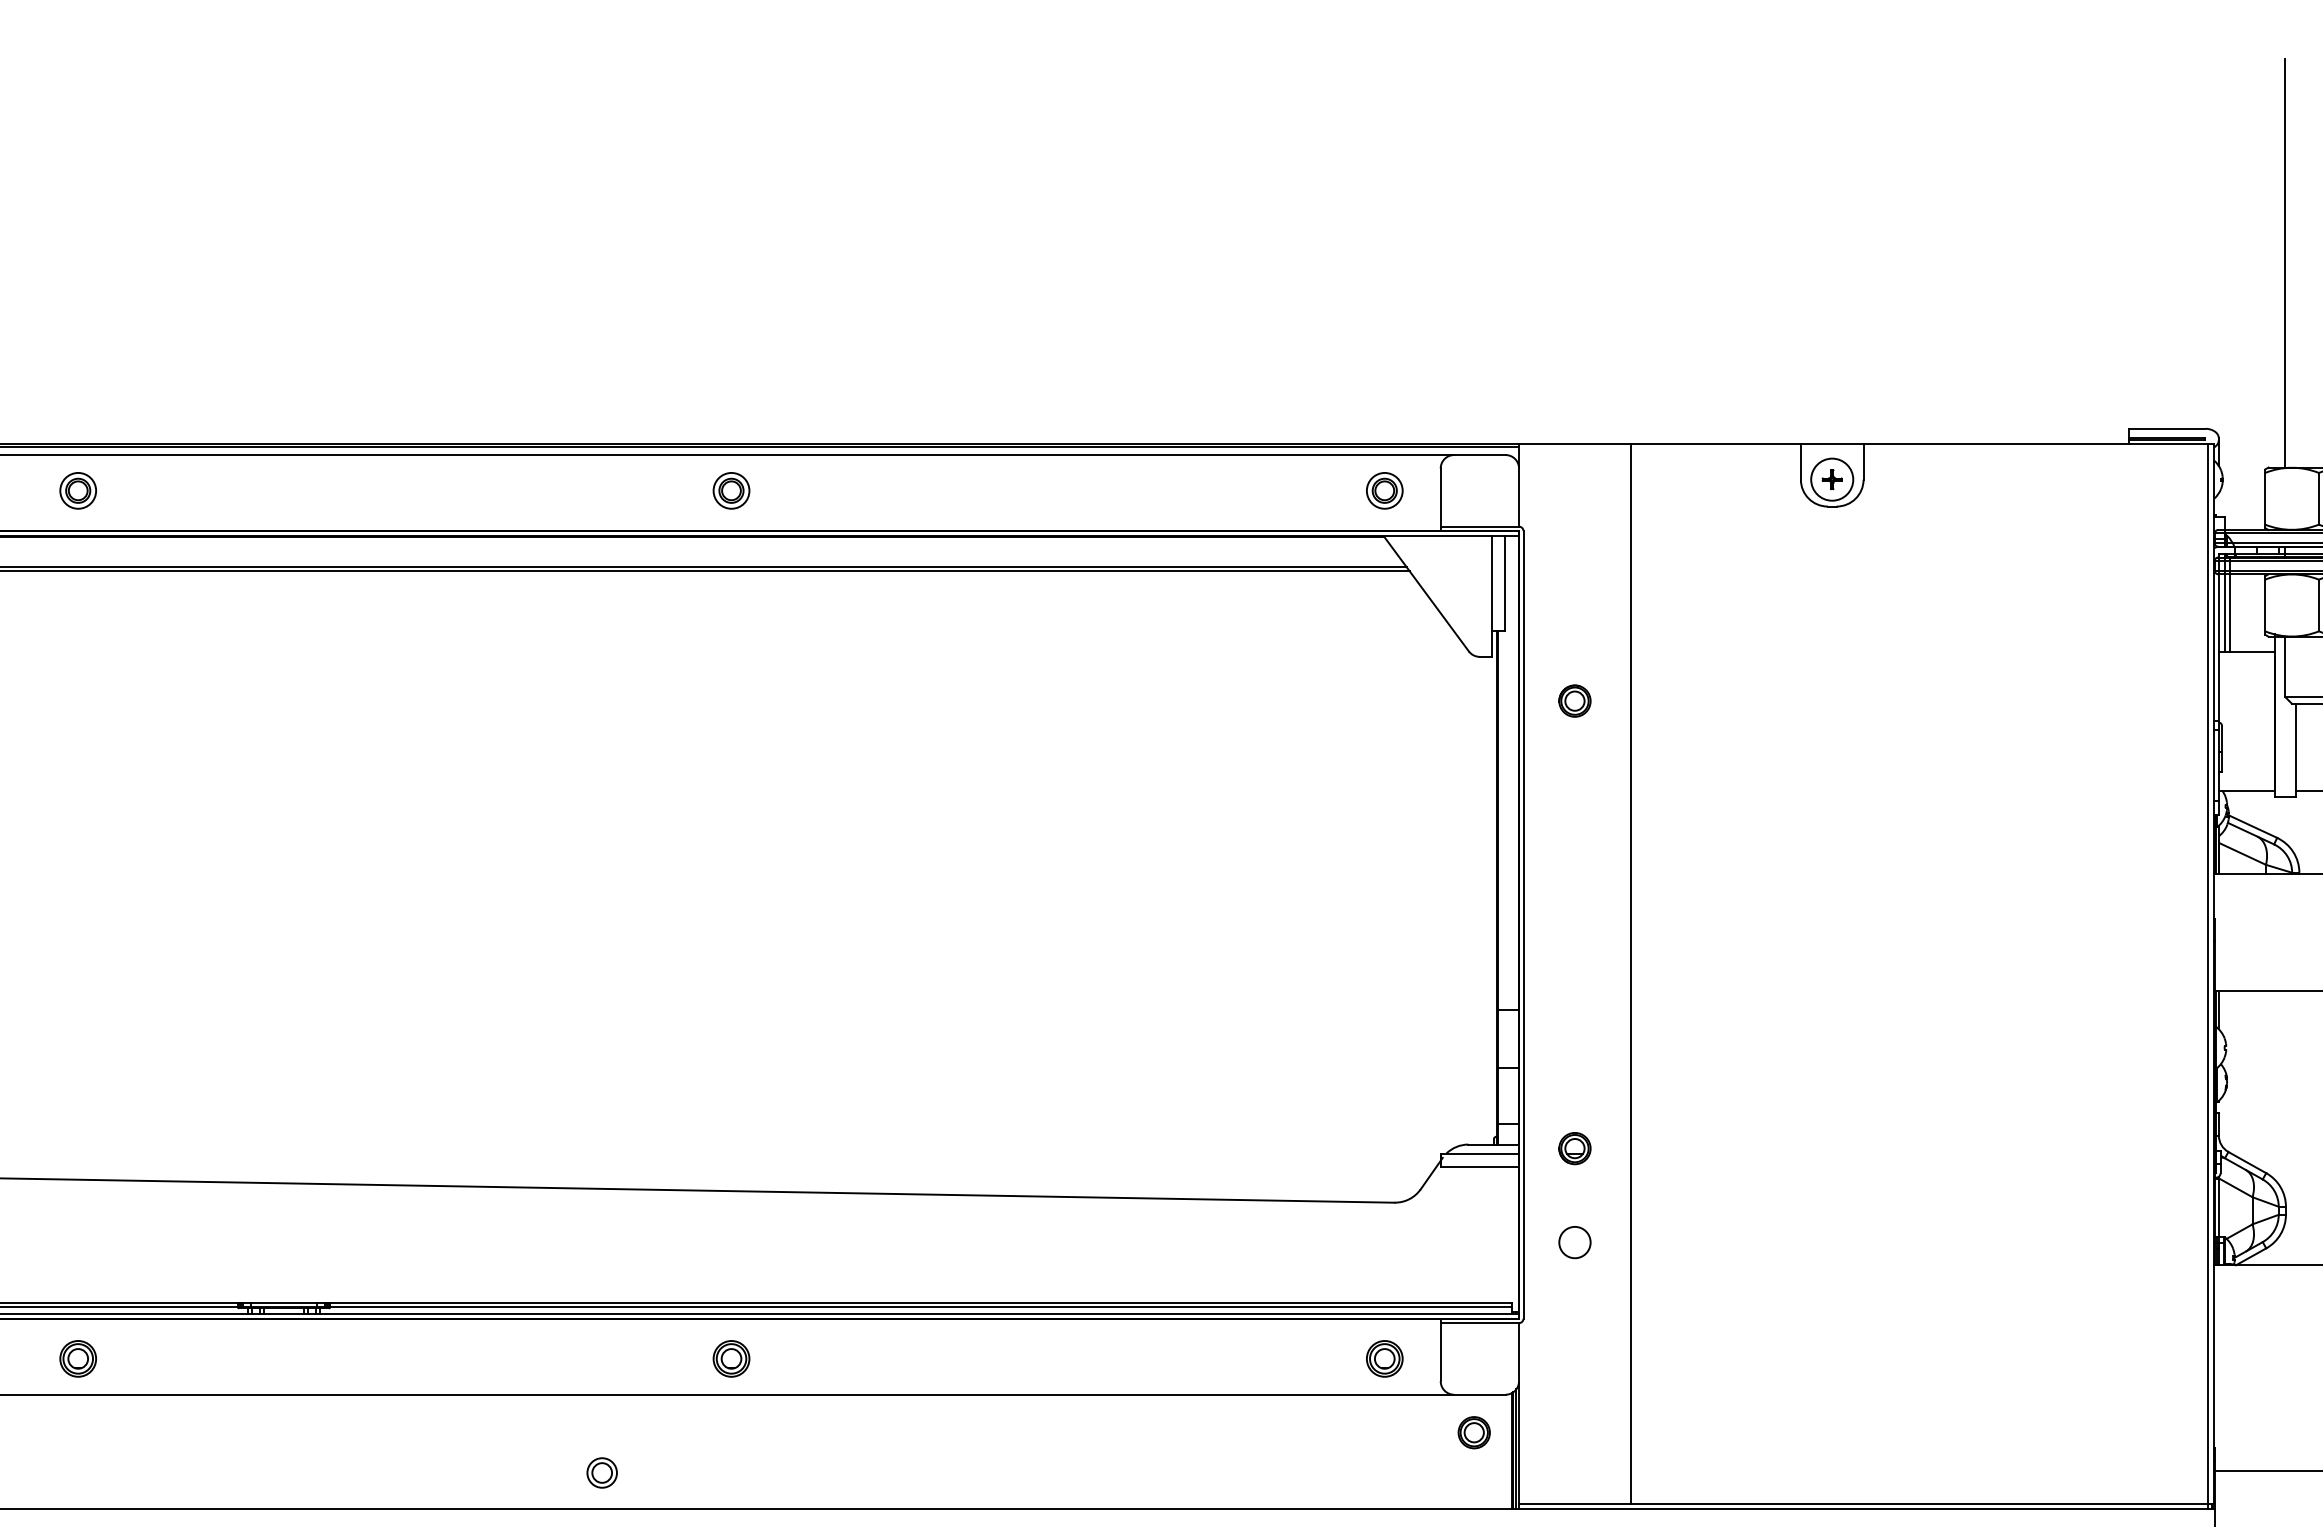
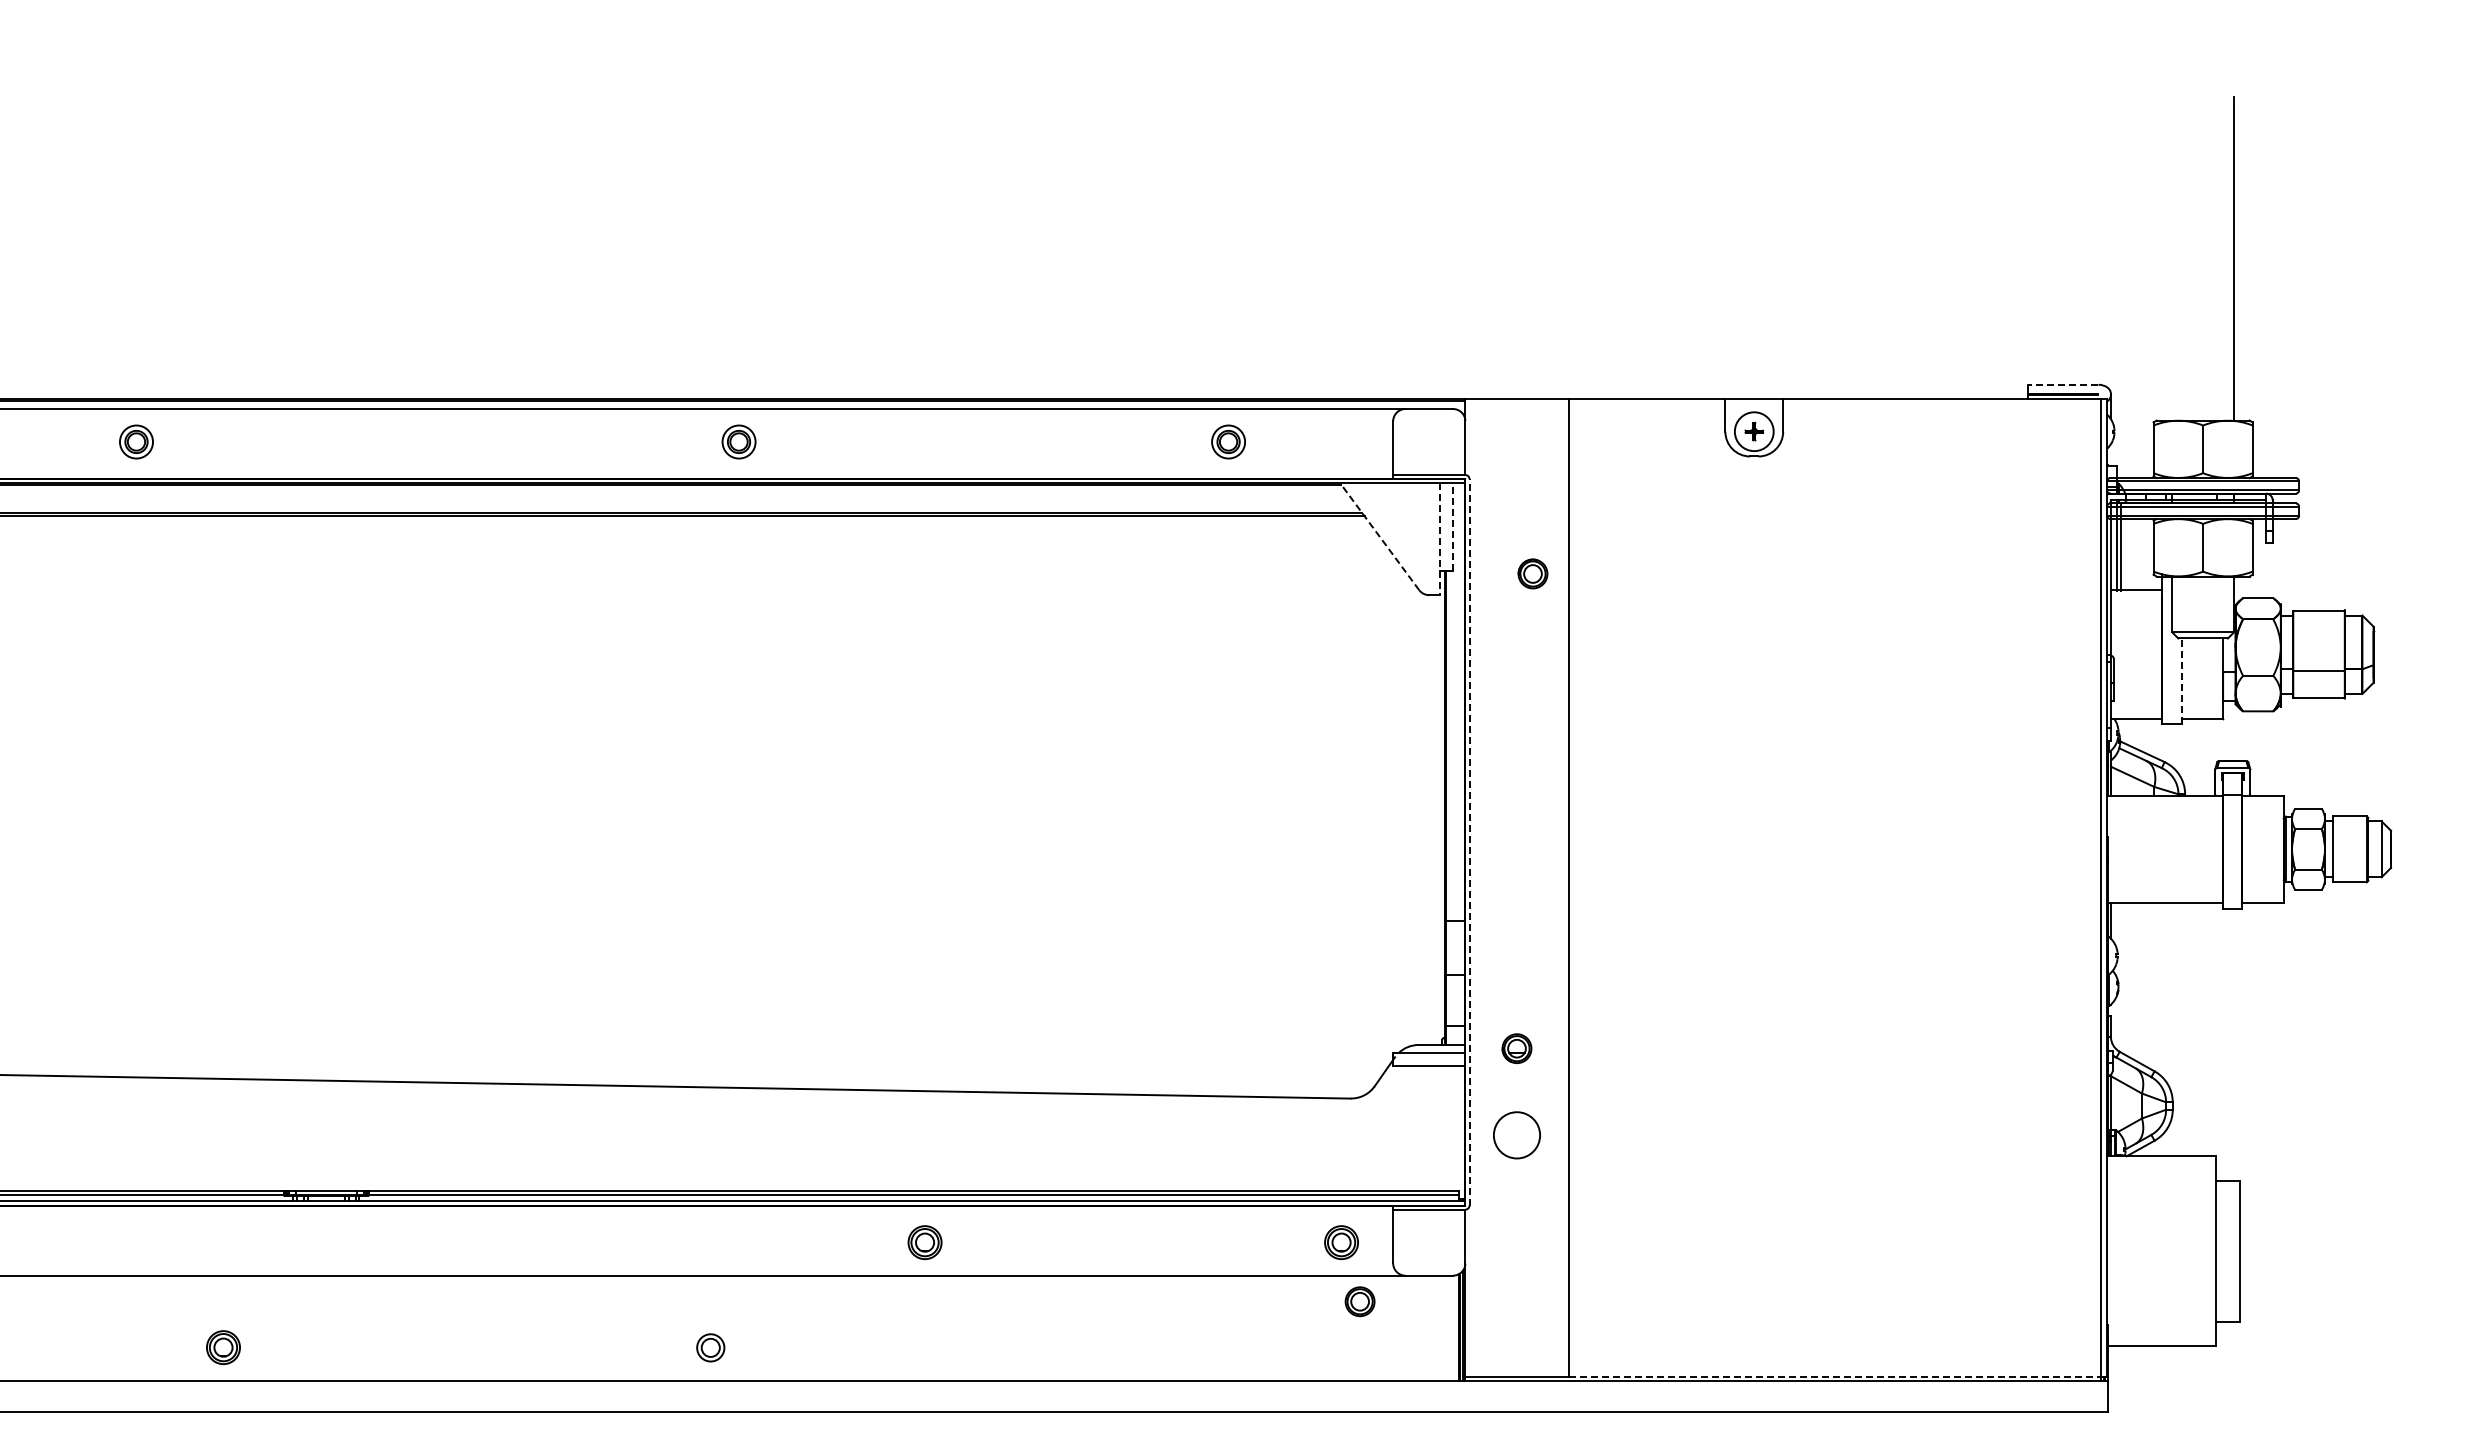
line: (2285, 262) -> (2172, 231), removed
line: (2166, 428) -> (2062, 384), solid -> dashed
part: (1384, 490) -> (1228, 441), moved
line: (1505, 583) -> (1452, 527), solid -> dashed
line: (1426, 594) -> (1380, 537), solid -> dashed
line: (1492, 596) -> (1440, 539), solid -> dashed
part: (1574, 700) -> (1532, 573), moved
line: (2295, 750) -> (2181, 681), solid -> dashed
line: (1523, 923) -> (1469, 841), solid -> dashed
circle: (1574, 1241) -> (1516, 1134), size x1.6
part: (78, 1358) -> (223, 1347), moved
part: (730, 1358) -> (924, 1242), moved
part: (1473, 1432) -> (1359, 1301), moved
part: (601, 1472) -> (710, 1347), moved
line: (1920, 1504) -> (1835, 1376), solid -> dashed

